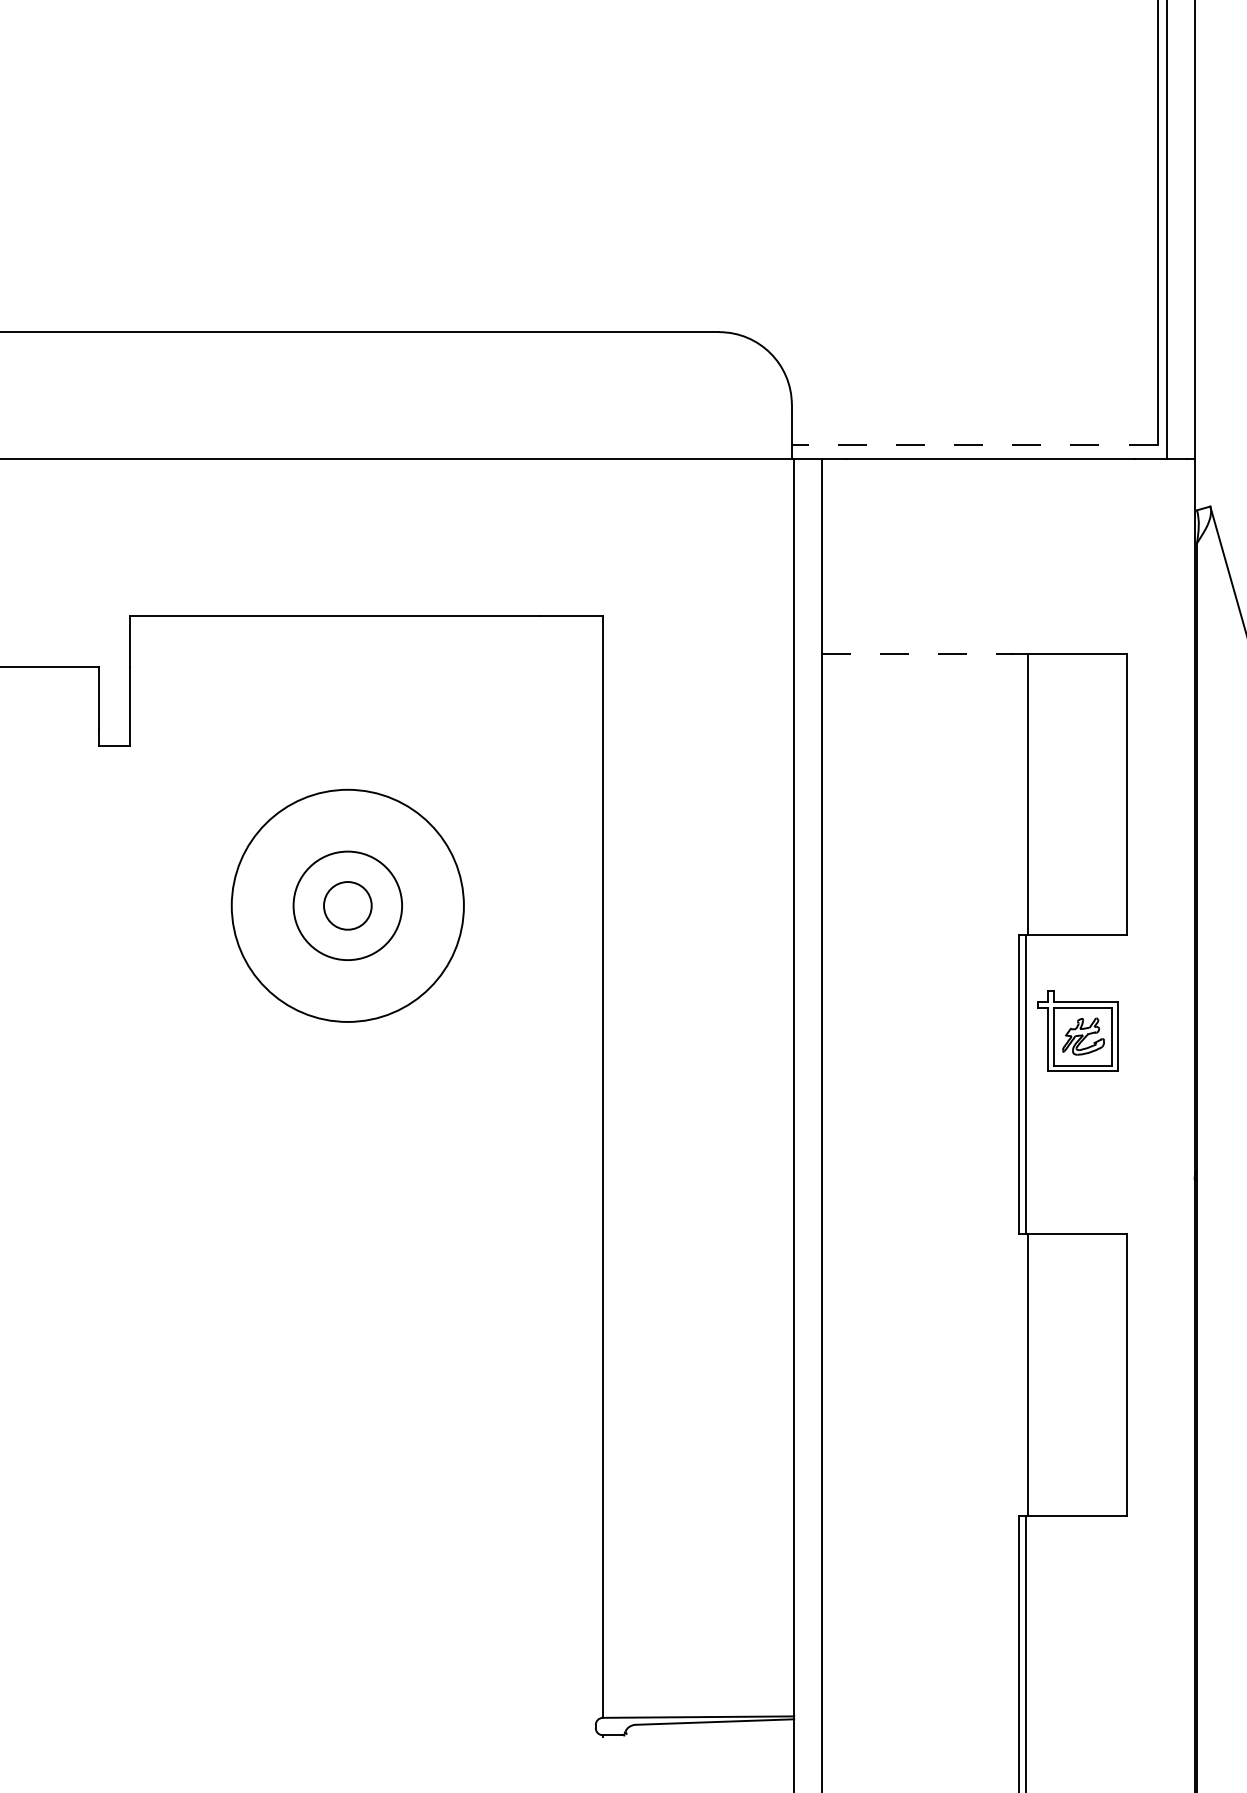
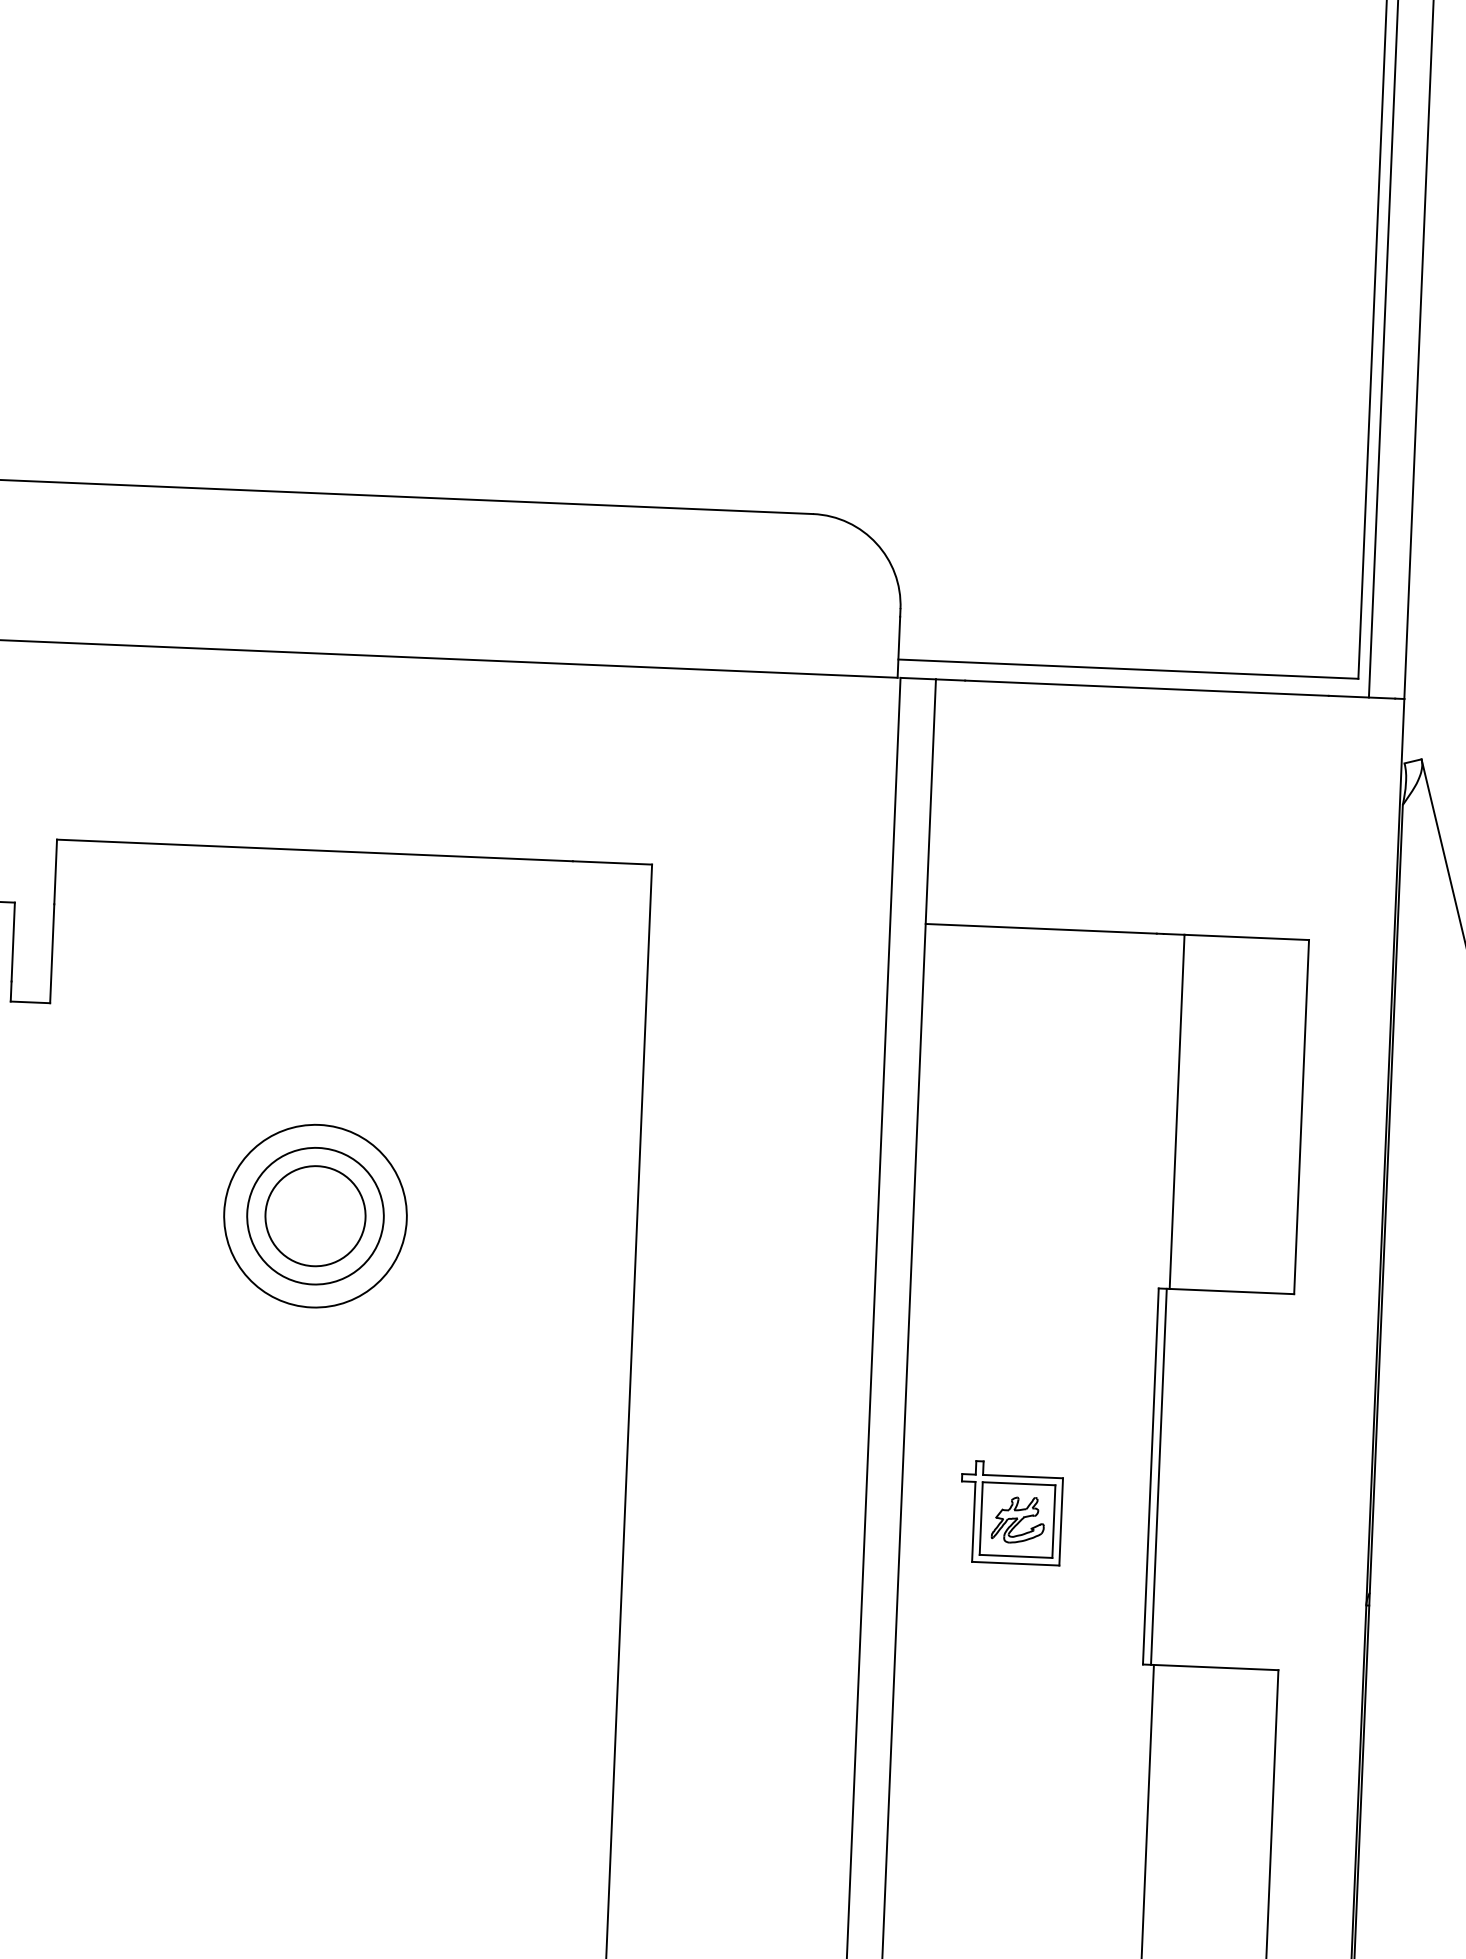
line: (974, 444) -> (1128, 668), dashed -> solid
line: (914, 653) -> (1041, 928), dashed -> solid
circle: (347, 905) -> (315, 1215), size x0.62
circle: (347, 905) -> (315, 1215), size x1.67
part: (1077, 1030) -> (1010, 1512), moved

